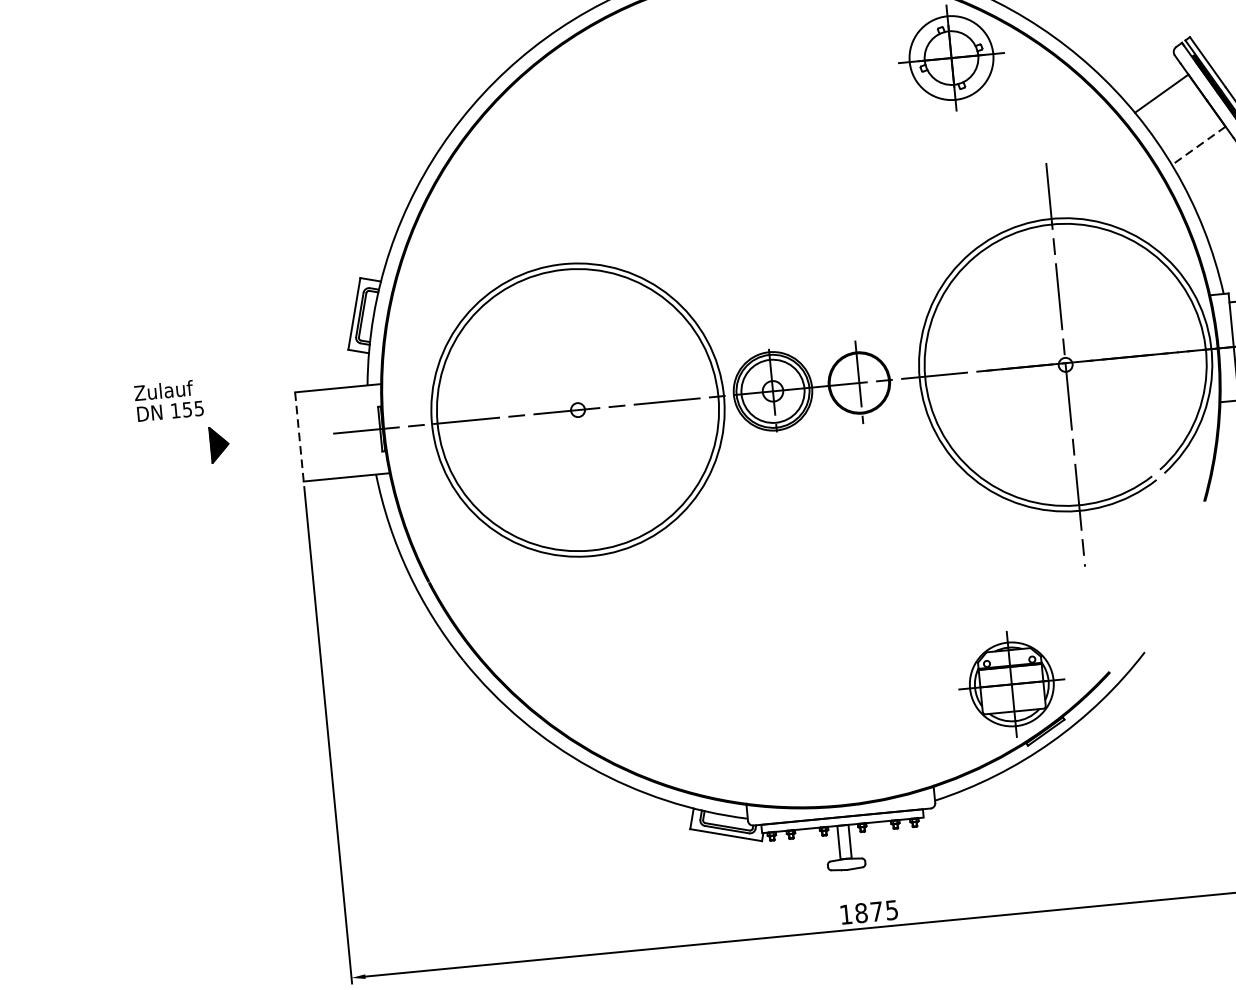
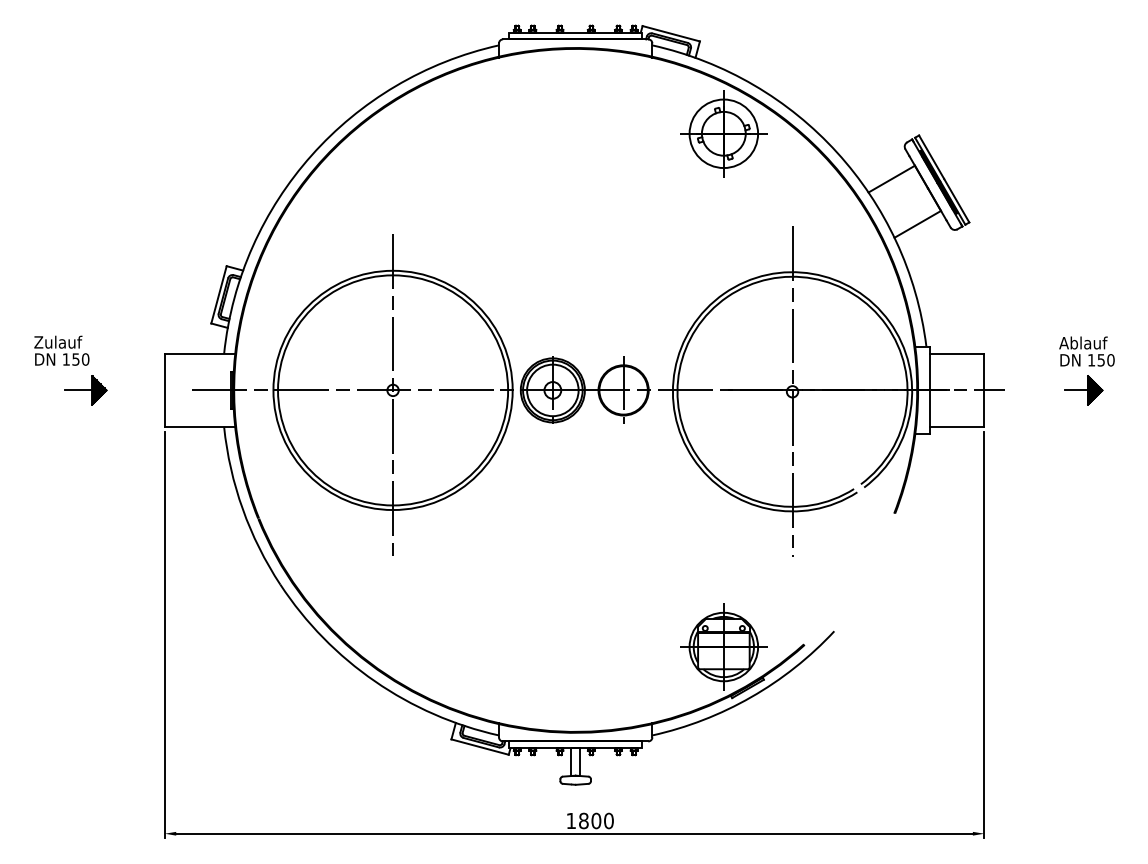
line: (1198, 146) -> (917, 224), dashed -> solid
text: (199, 408) -> (85, 359), 155 -> 150
line: (579, 416) -> (393, 395), added
line: (299, 437) -> (164, 390), dashed -> solid
line: (194, 447) -> (78, 390), added
text: (884, 910) -> (602, 820), 1875 -> 1800

